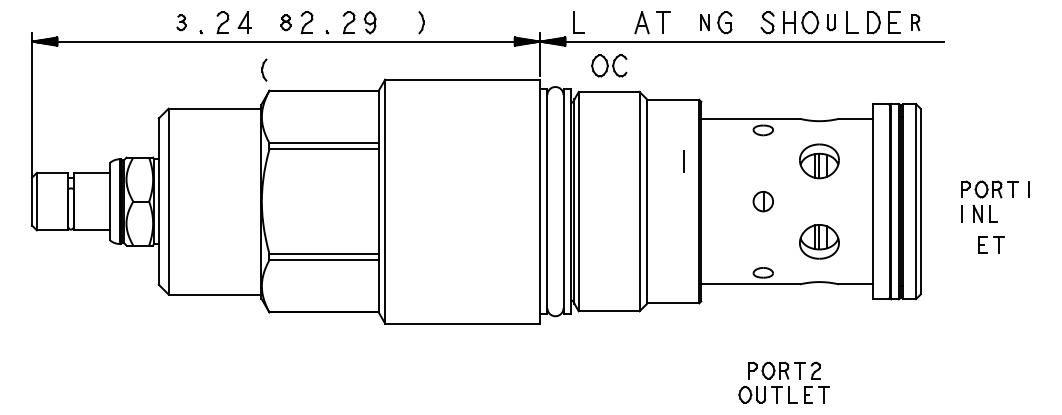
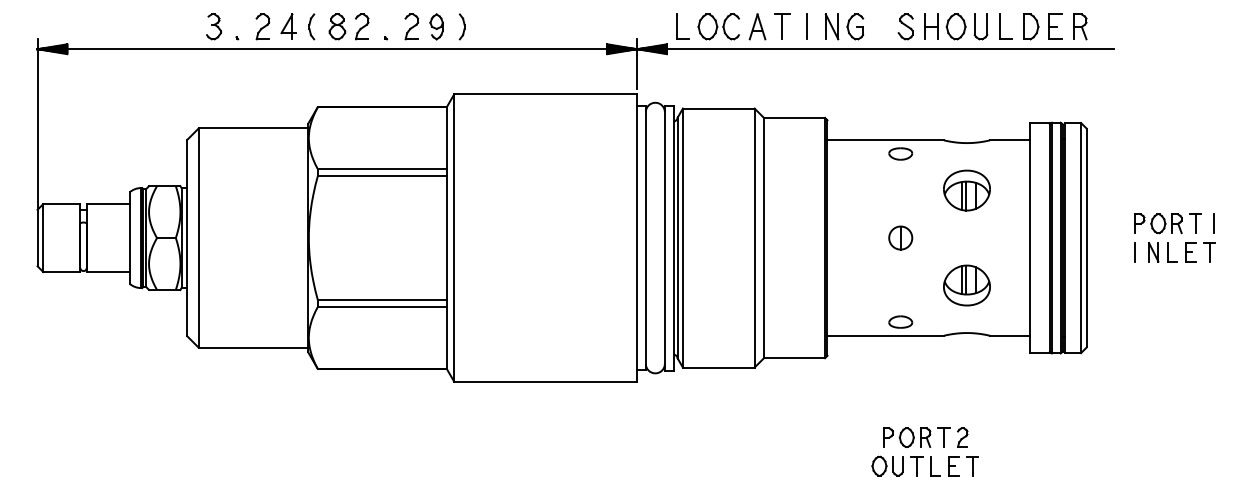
part: (181, 22) -> (214, 26), size x1.43
part: (286, 22) -> (337, 26), size x1.43
part: (420, 22) -> (461, 26), moved
part: (704, 22) -> (831, 26), size x1.43
part: (830, 22) -> (980, 26), size x1.43
part: (915, 22) -> (1080, 26), size x1.43
part: (608, 65) -> (718, 26), moved
part: (264, 69) -> (311, 26), moved
line: (683, 161) -> (806, 26), moved
part: (984, 245) -> (1192, 252), moved

